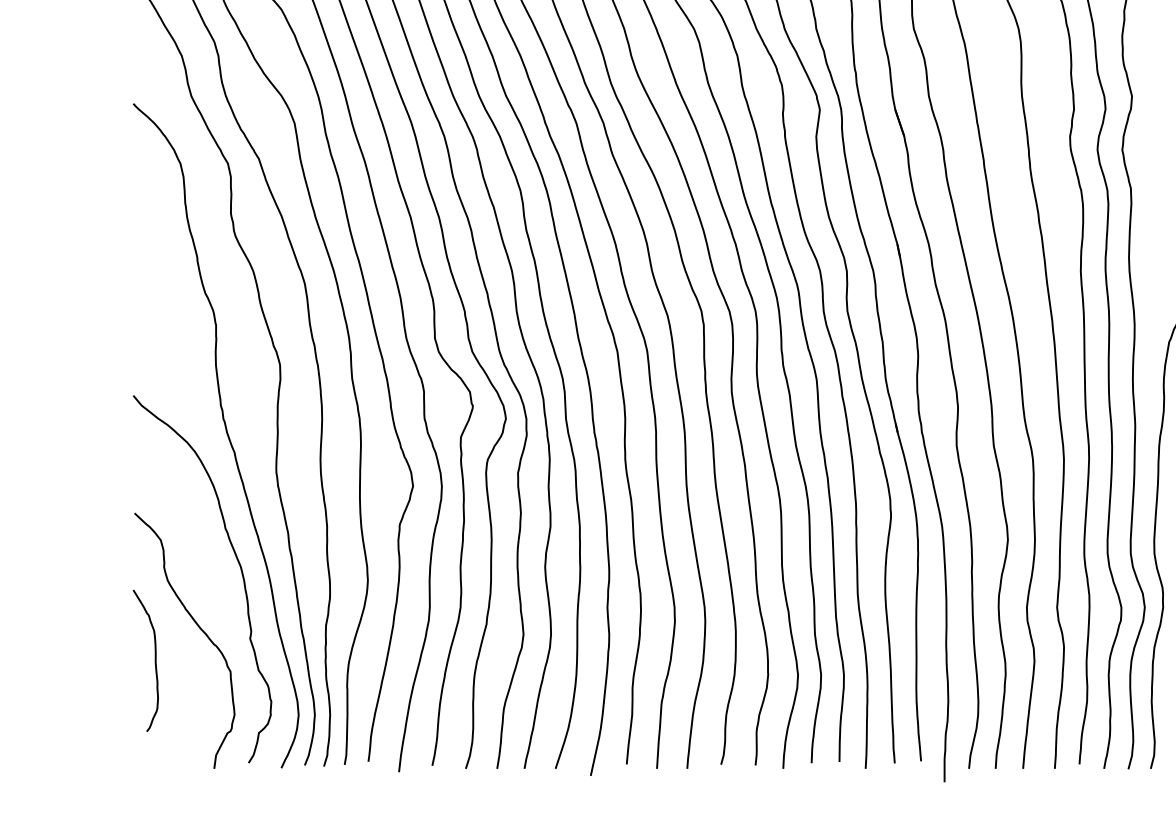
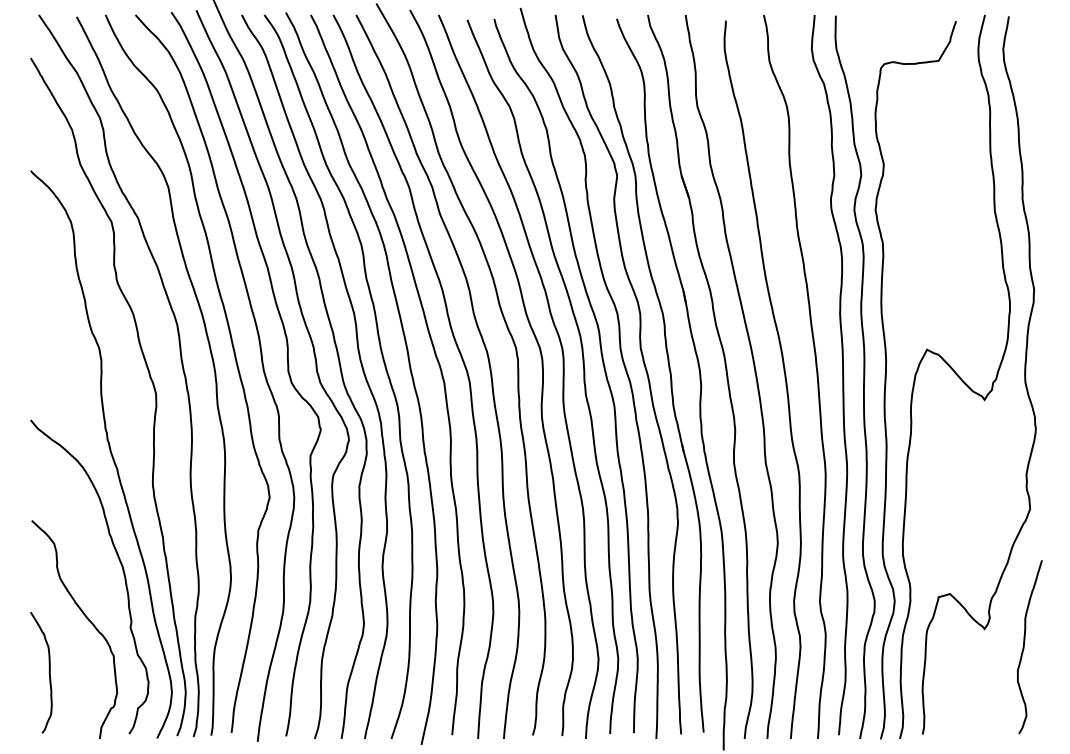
curve: (154, 660) -> (48, 672), moved

